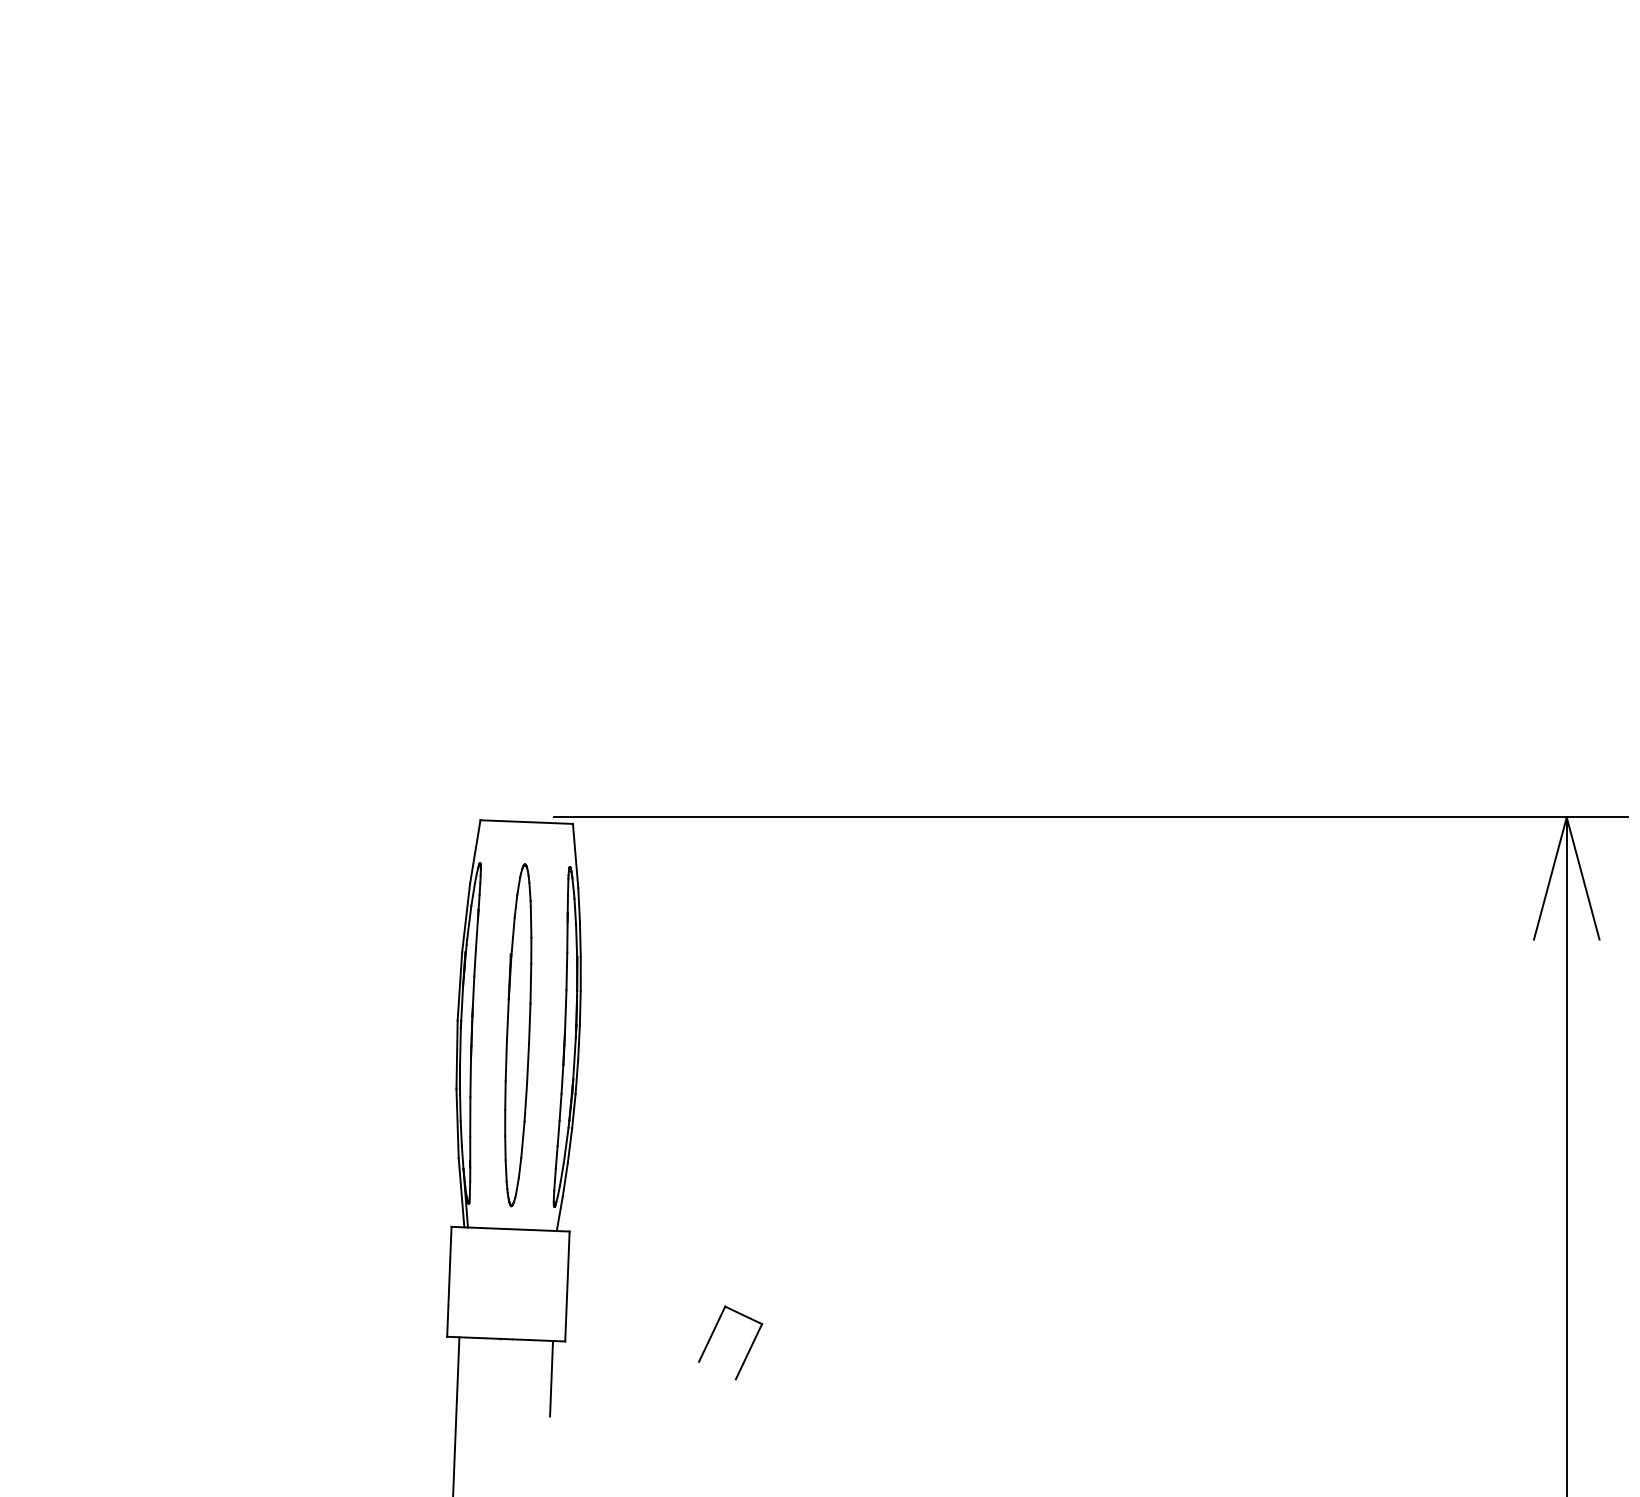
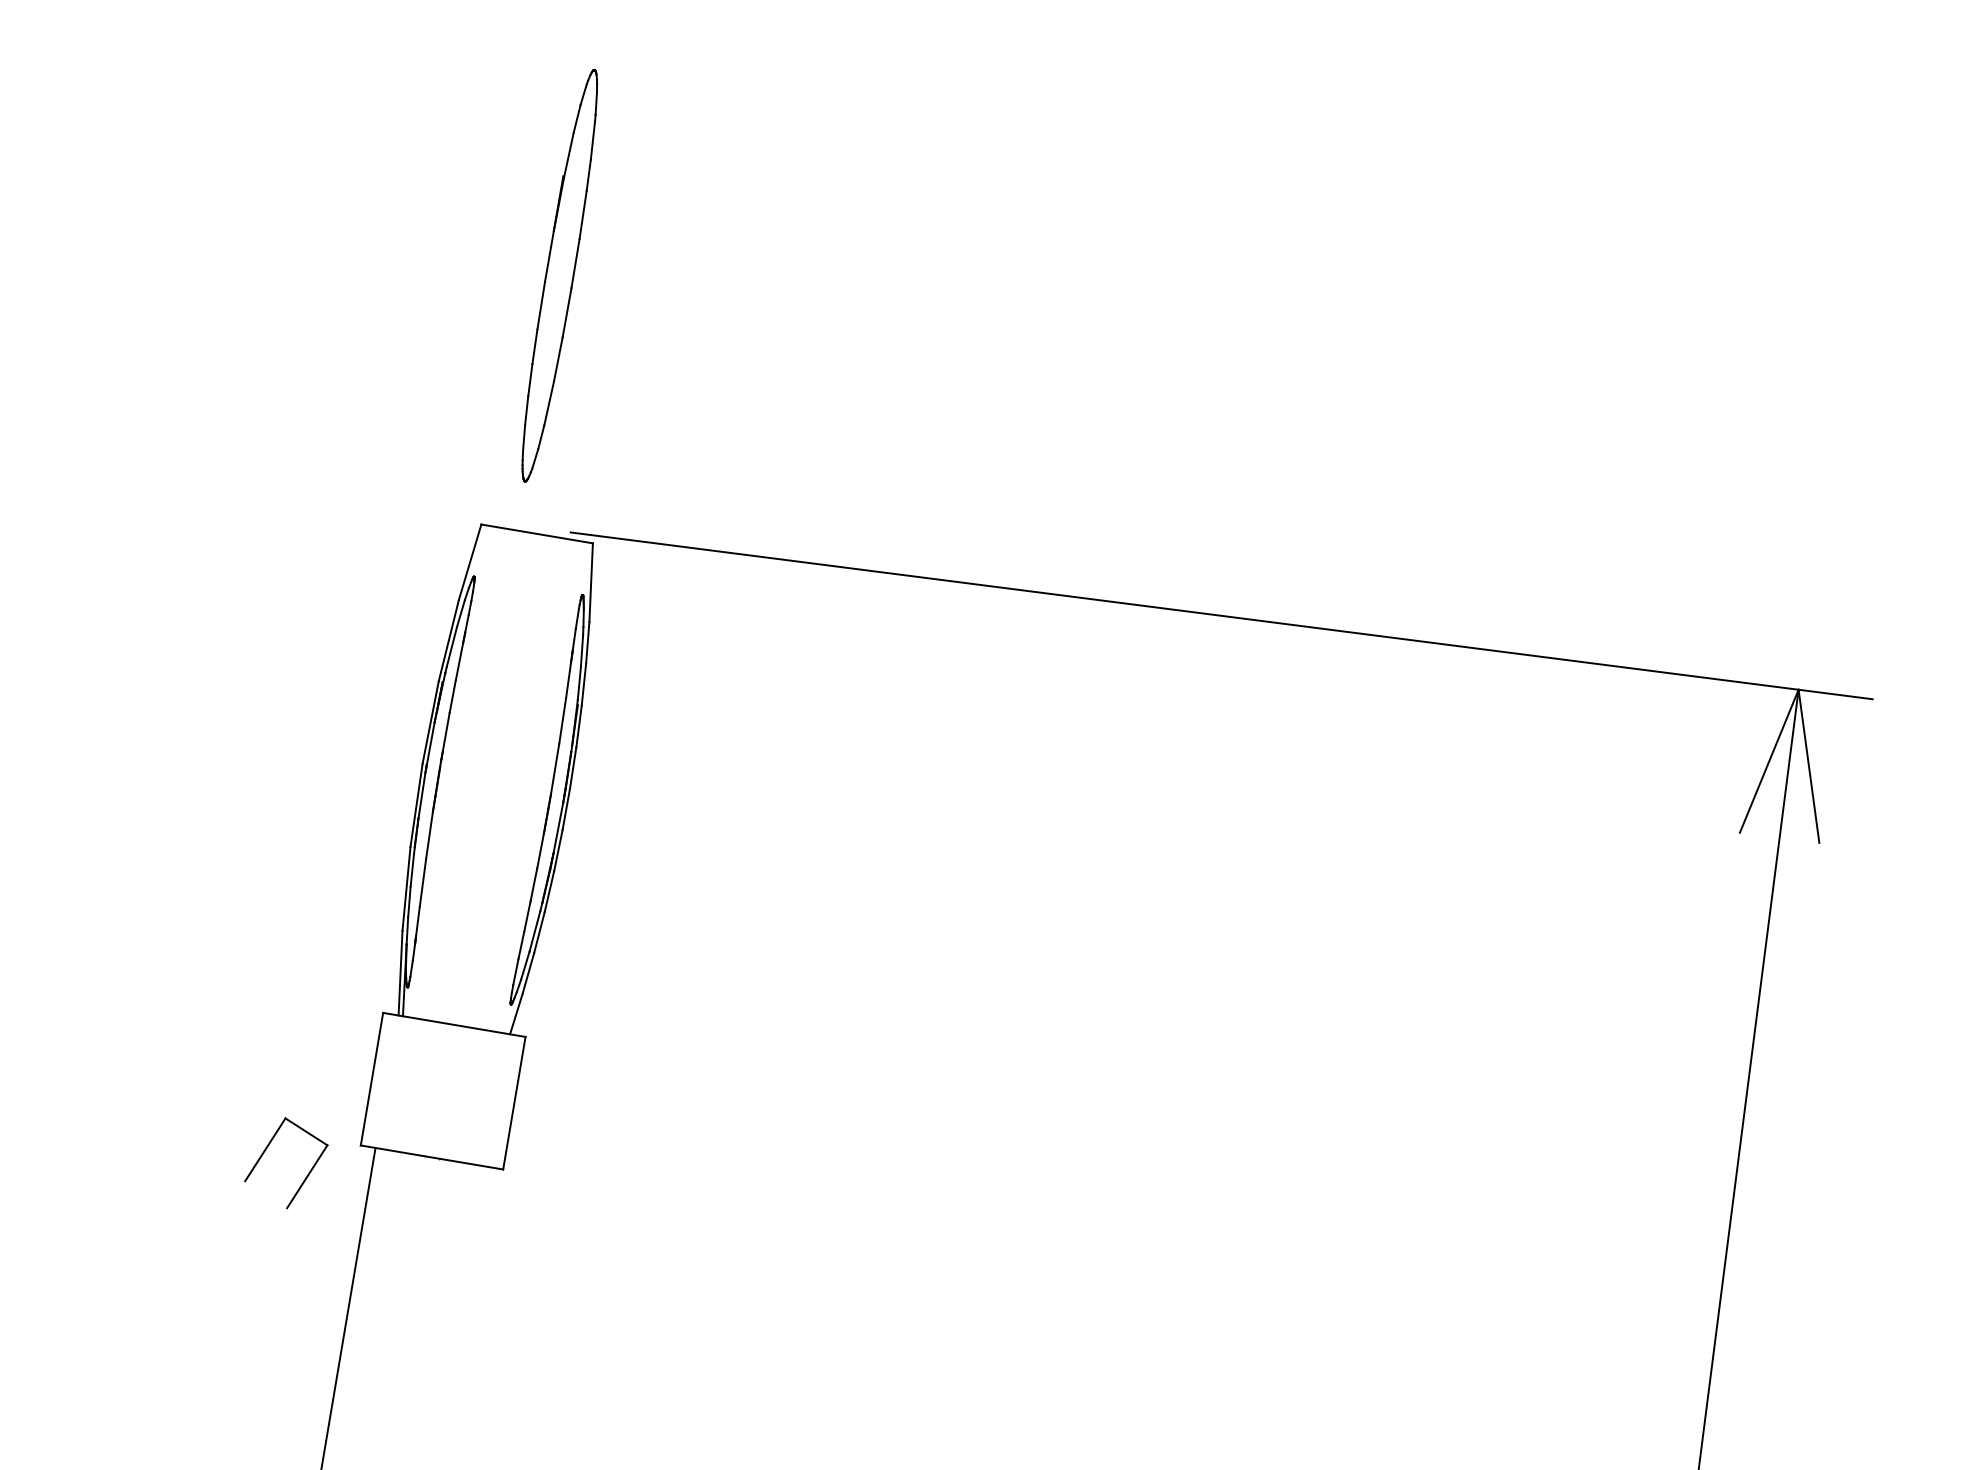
part: (518, 1035) -> (560, 276), moved
part: (712, 1336) -> (265, 1152), moved
line: (551, 1378) -> (480, 1212), removed

